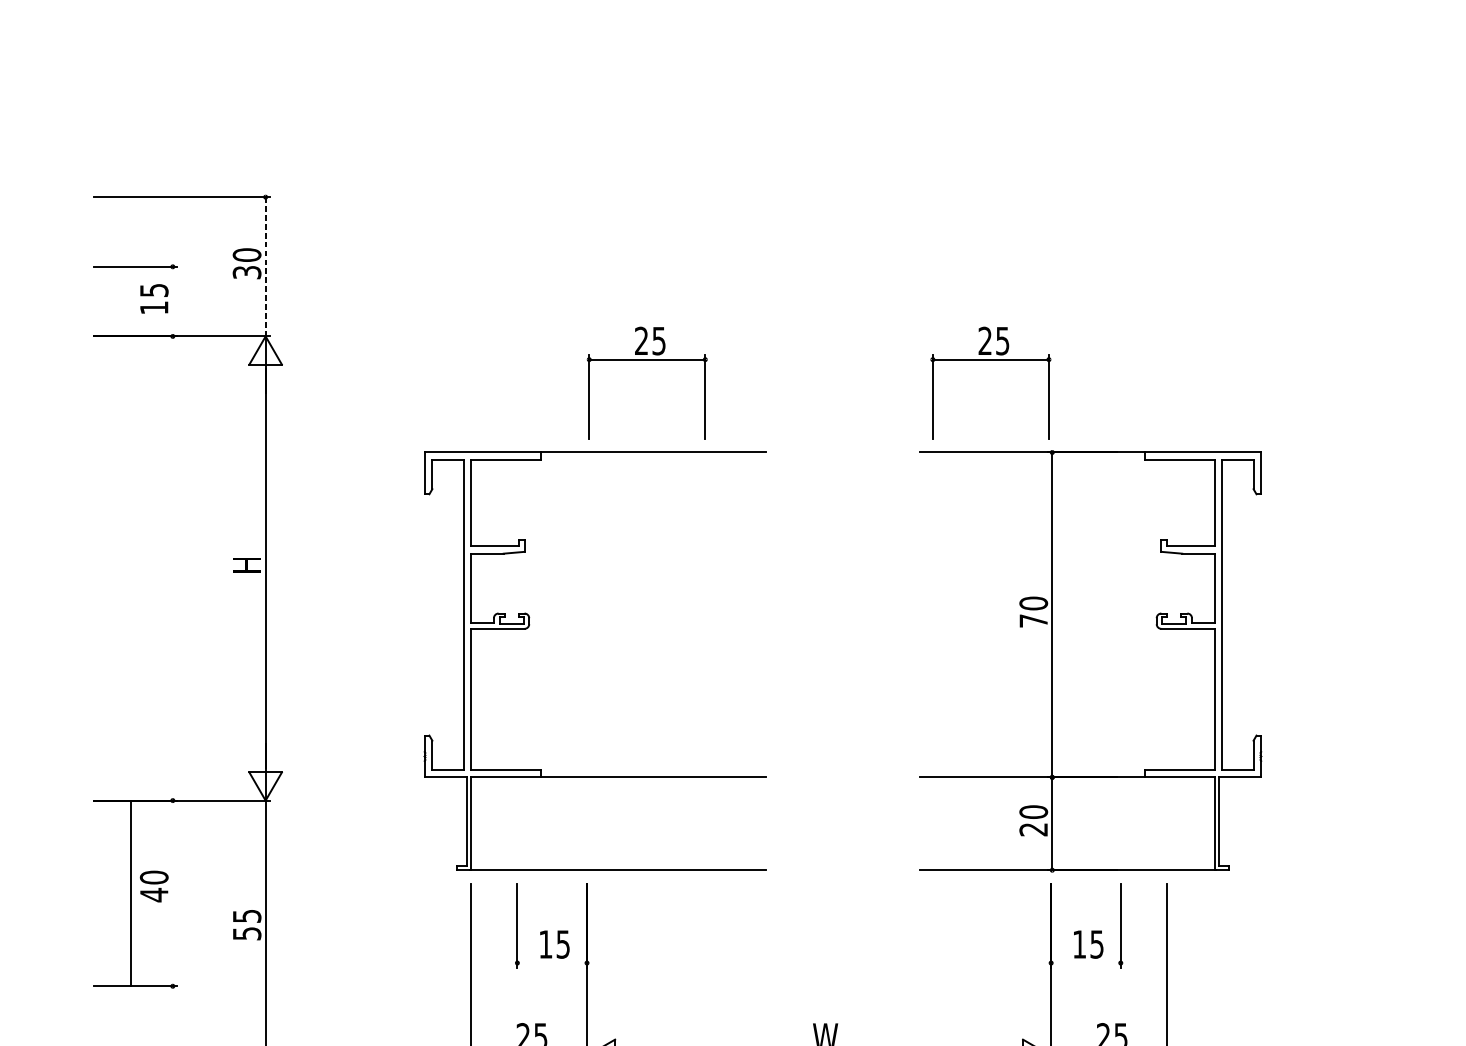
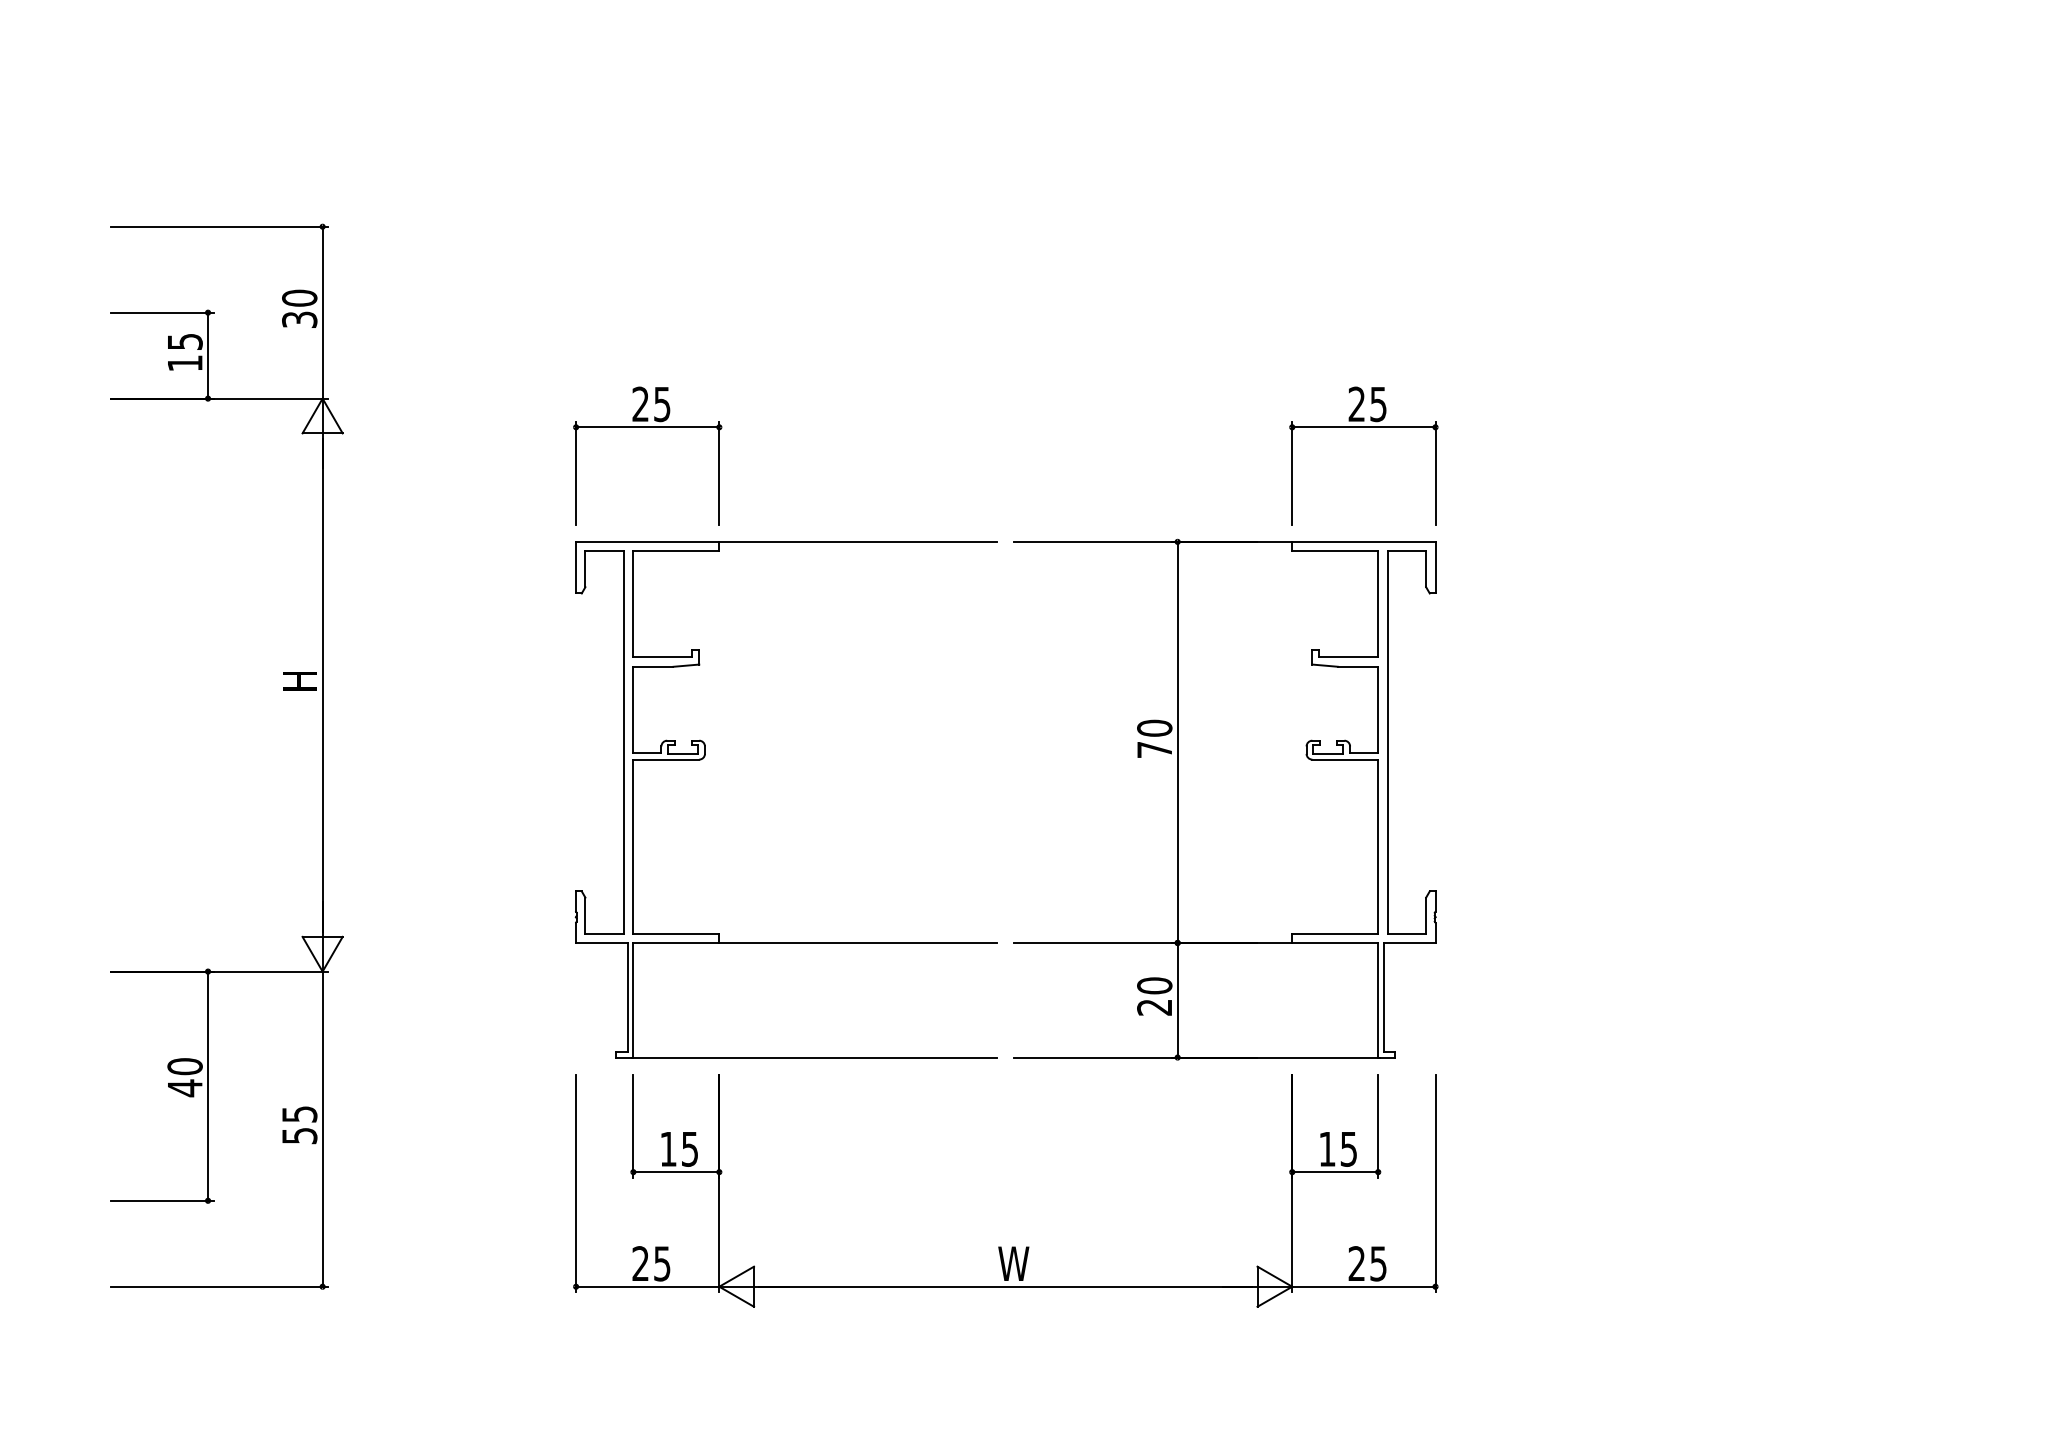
line: (265, 266) -> (322, 312), dashed -> solid
line: (173, 301) -> (208, 355), added
part: (647, 359) -> (647, 427), moved
part: (990, 359) -> (1363, 427), moved
part: (528, 627) -> (704, 758), moved
part: (1090, 661) -> (1224, 799), moved
line: (131, 892) -> (208, 1085), moved
line: (552, 963) -> (676, 1172), added
line: (1086, 963) -> (1335, 1172), added

